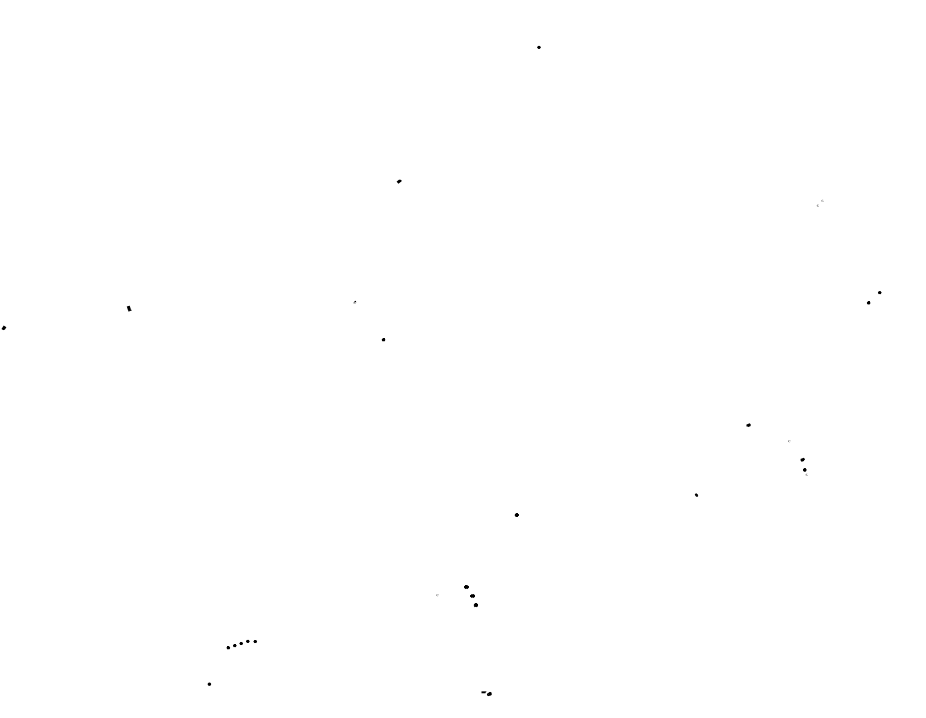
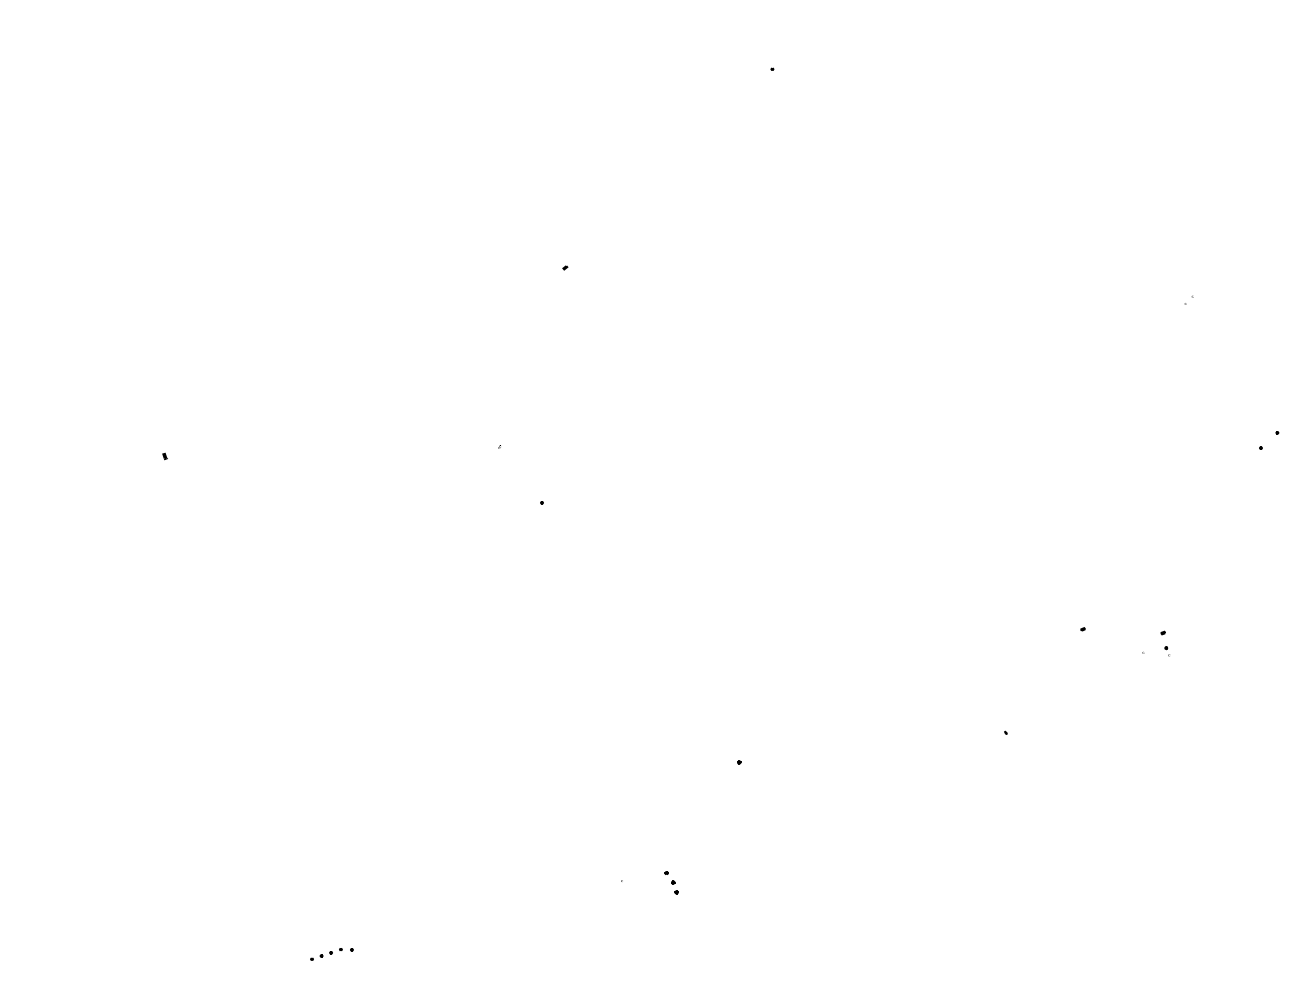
part: (803, 466) -> (1164, 643), moved
part: (470, 596) -> (670, 883), size x0.71

